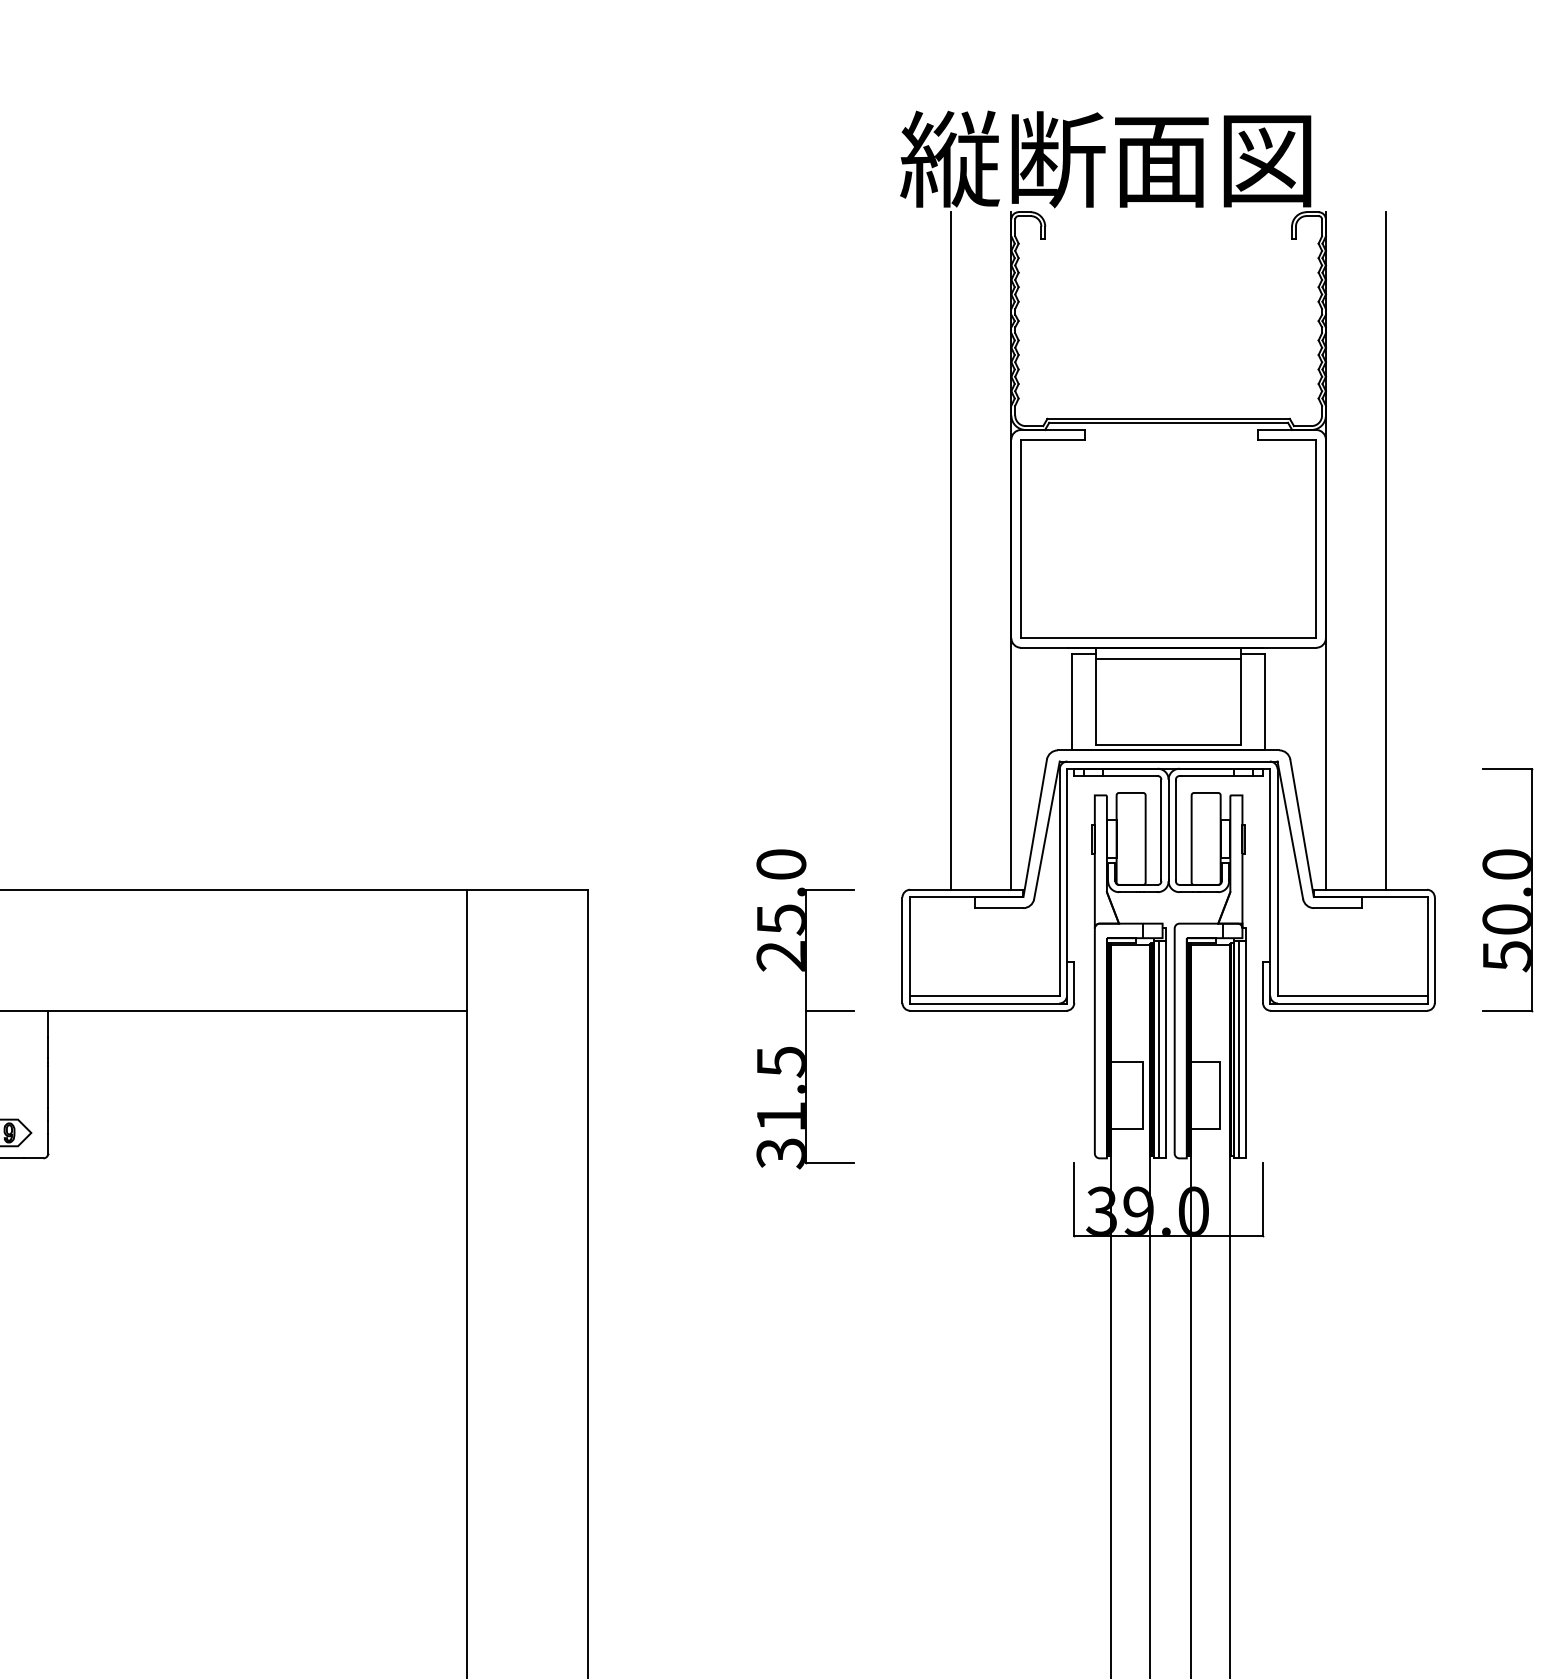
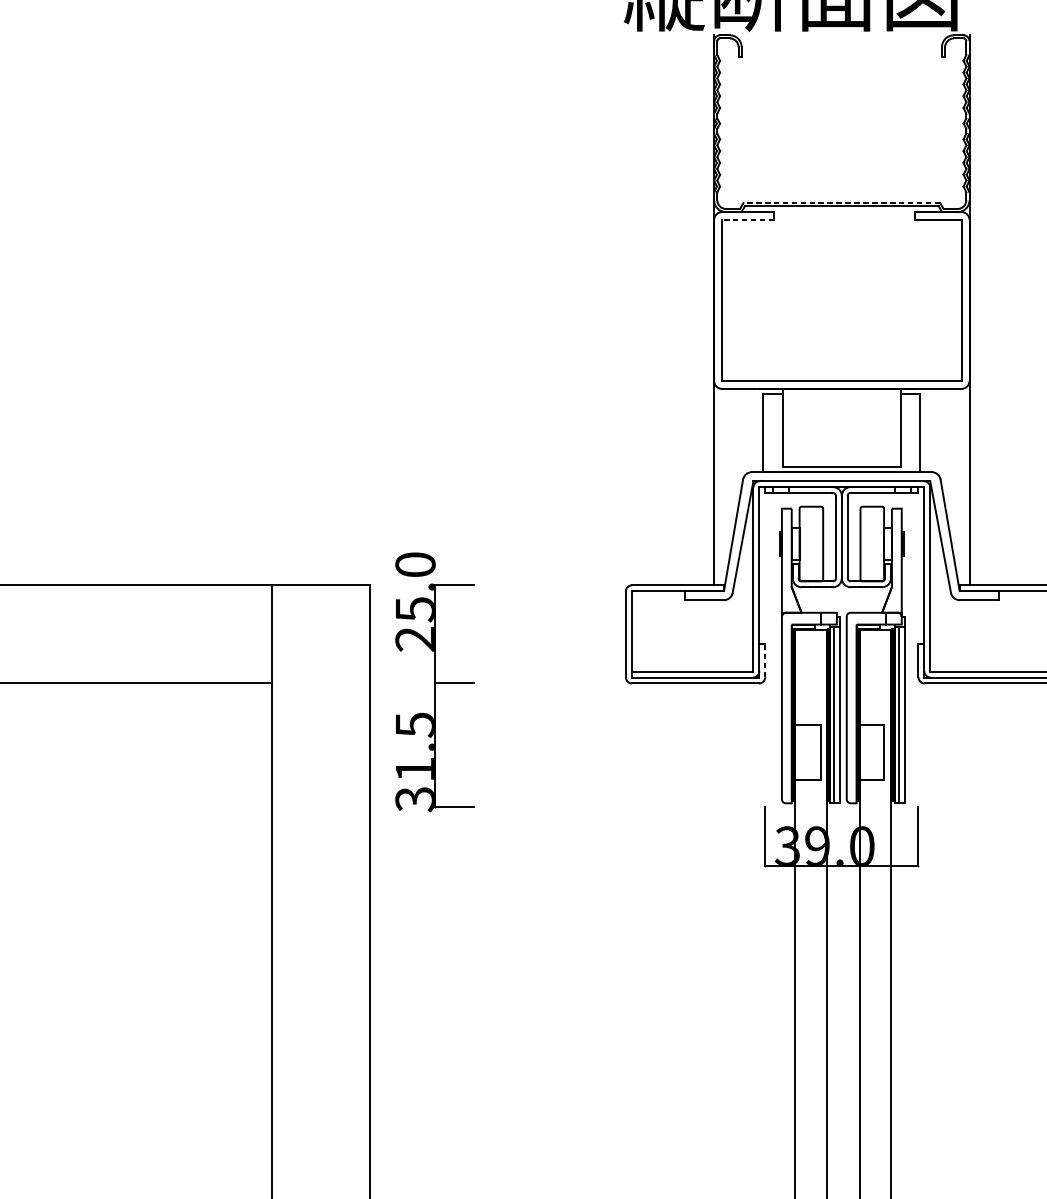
line: (1168, 418) -> (841, 202), solid -> dashed
line: (1052, 439) -> (747, 219), solid -> dashed
line: (950, 550) -> (664, 309), removed
line: (1386, 550) -> (1018, 309), removed
line: (1168, 658) -> (841, 397), removed
line: (1074, 982) -> (765, 660), solid -> dashed
part: (805, 1009) -> (435, 682), moved

